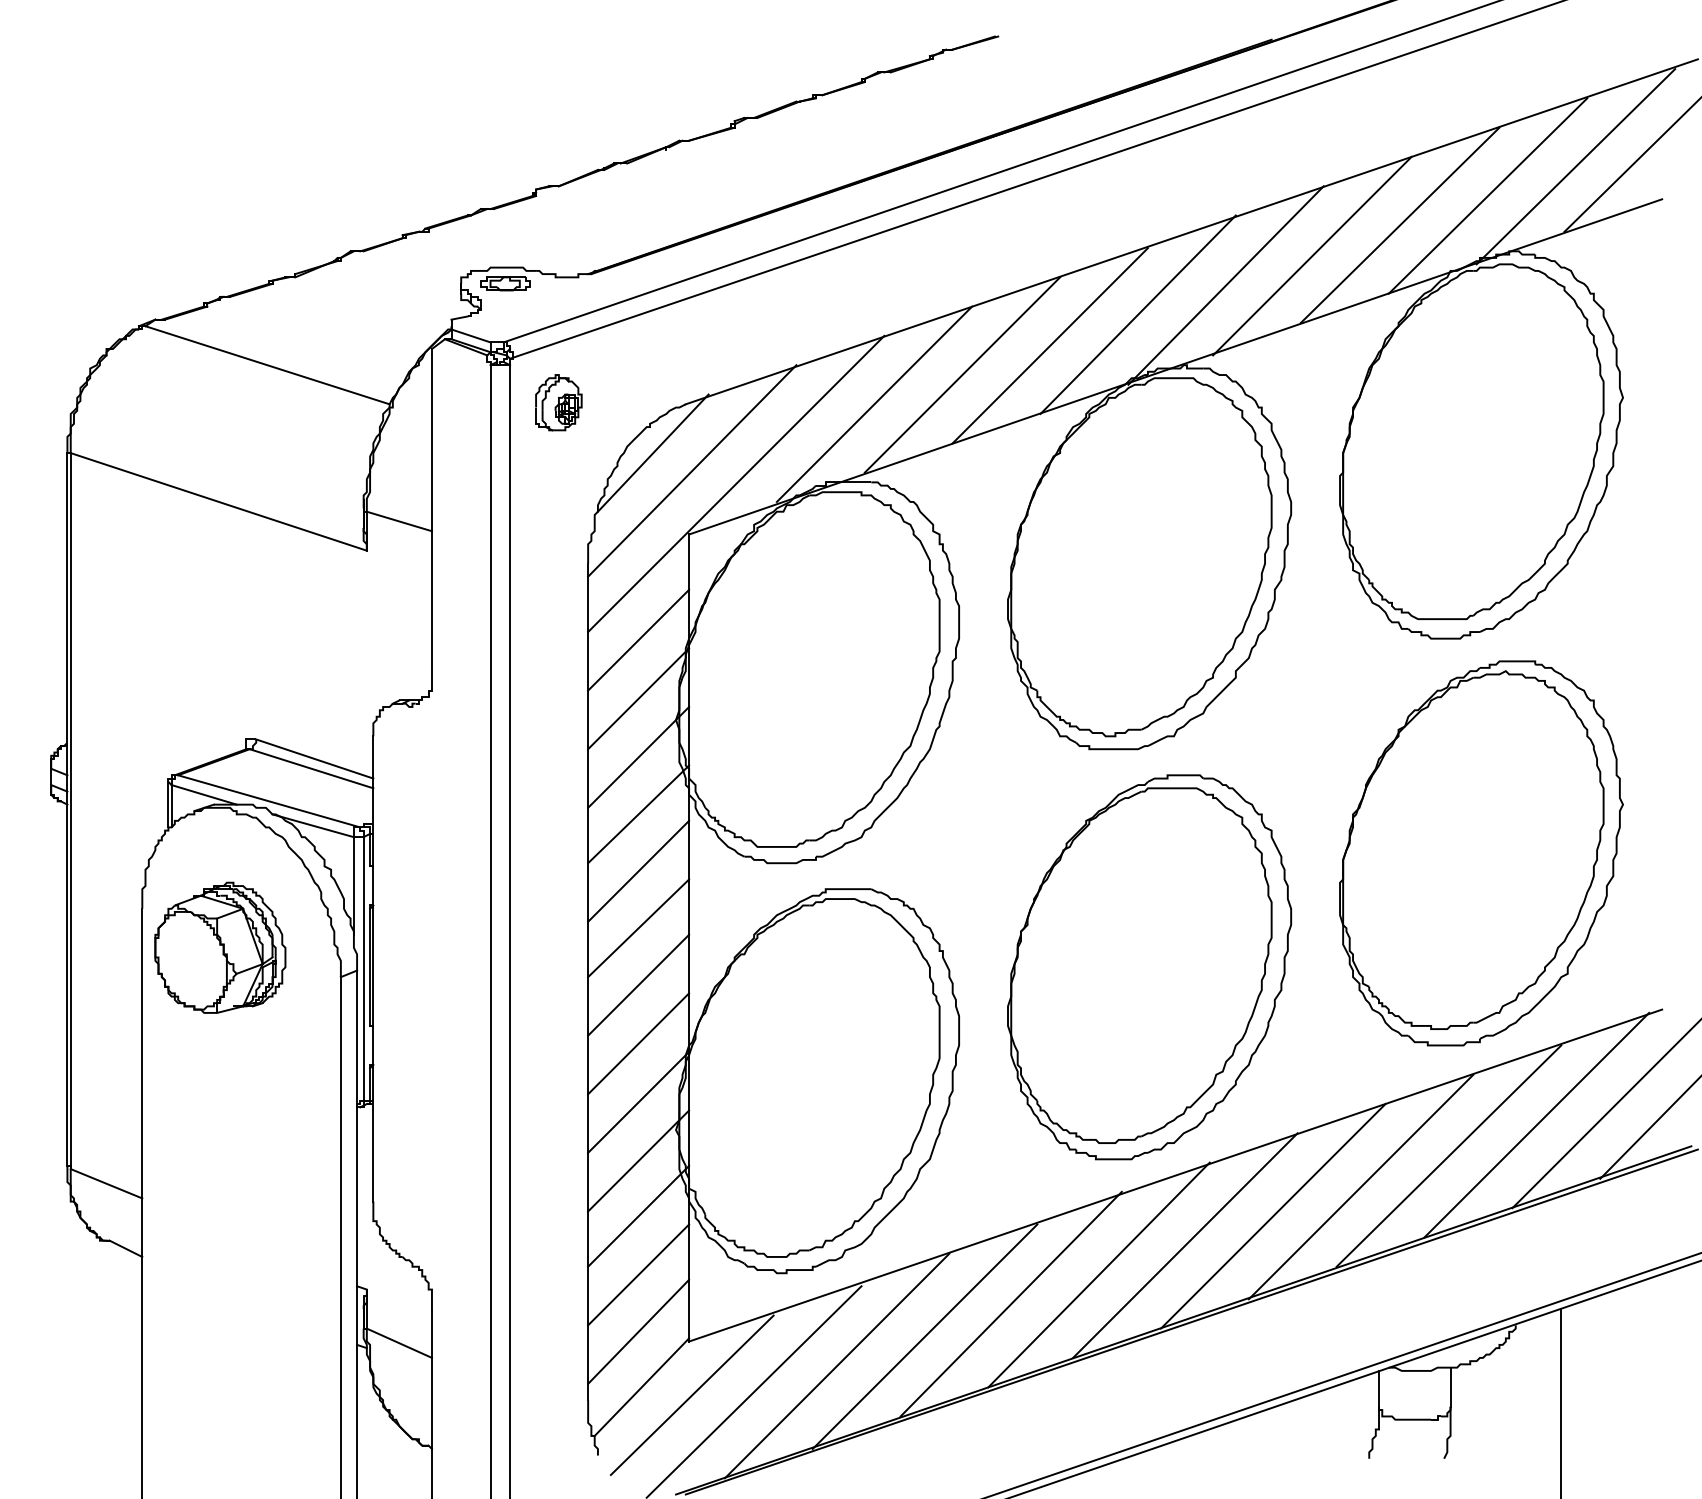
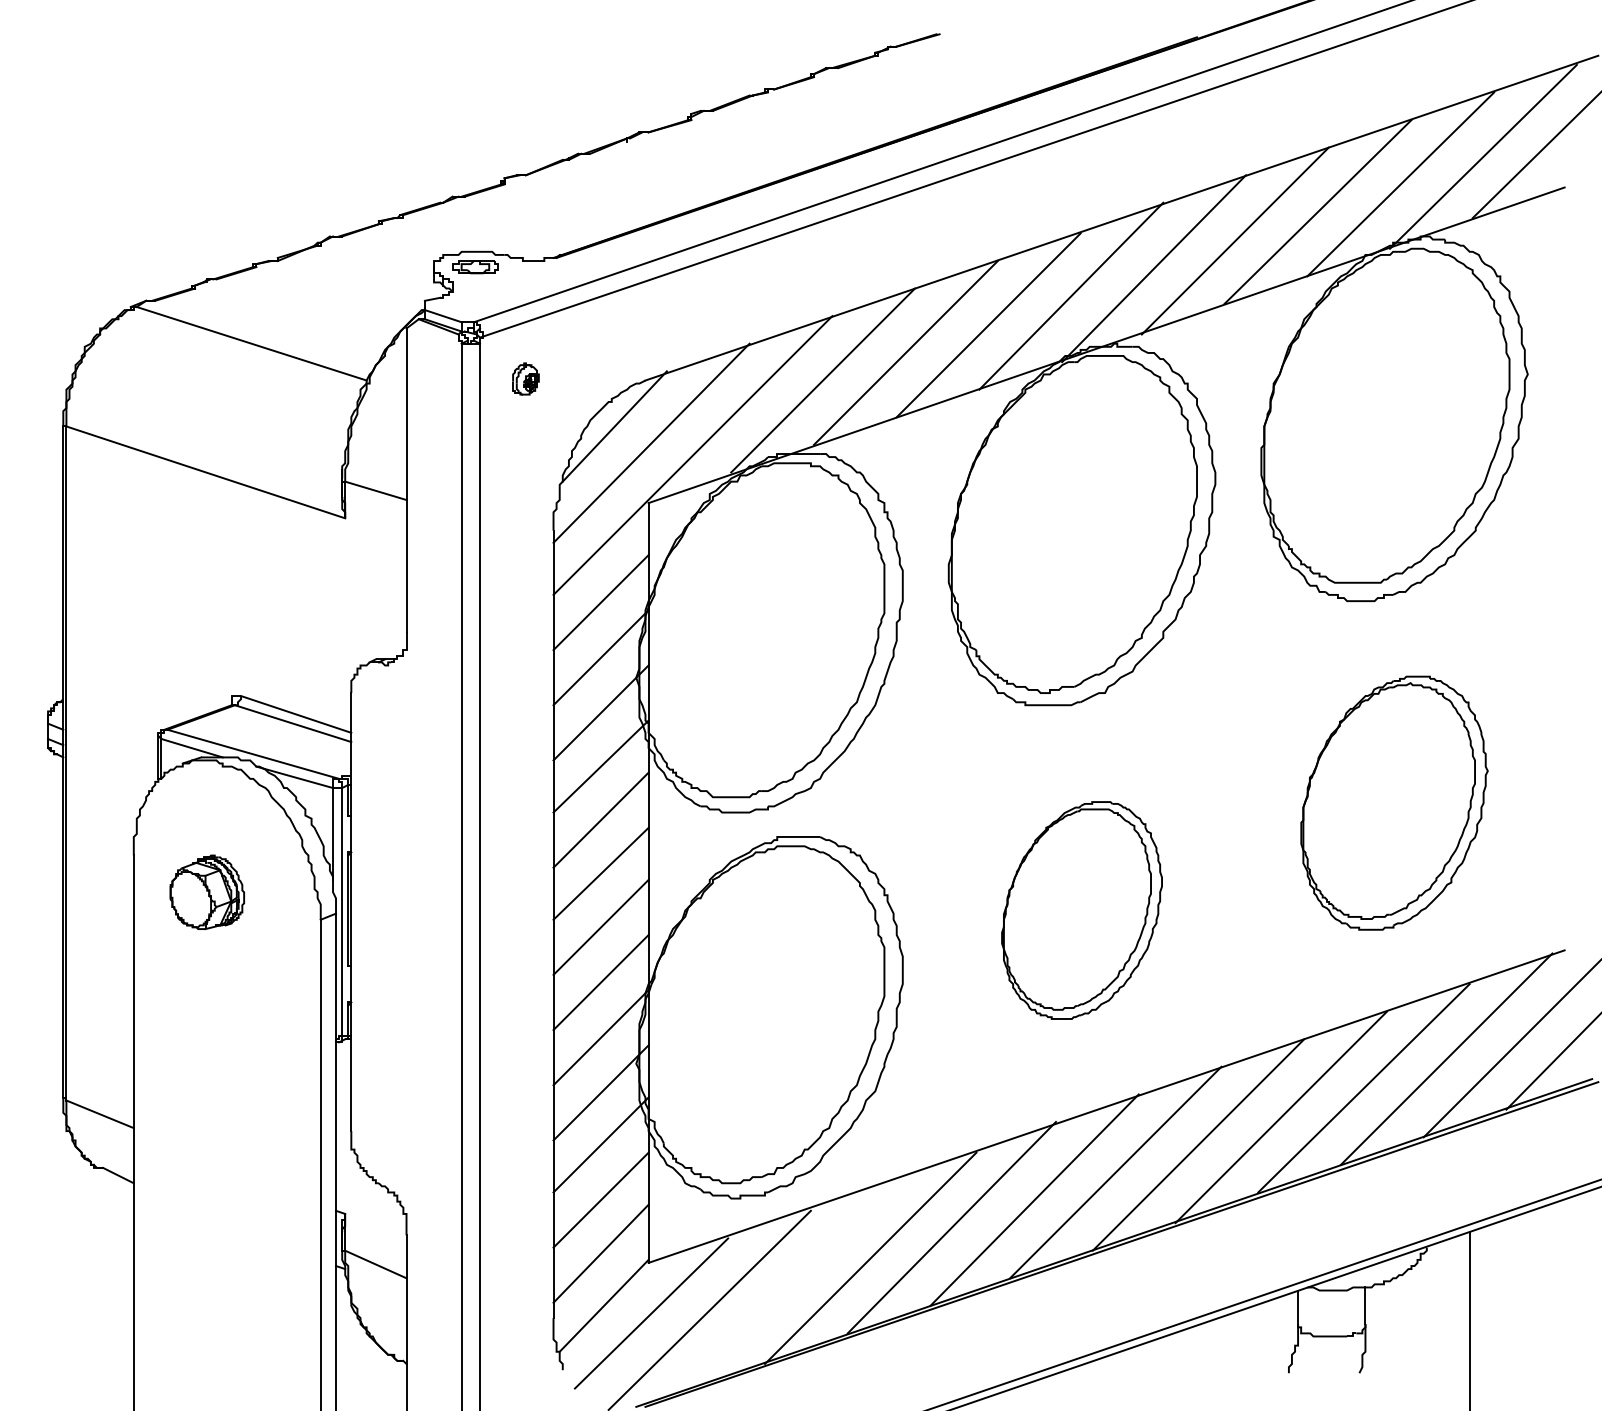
part: (558, 402) -> (525, 378), size x0.6
part: (1481, 852) -> (1394, 802), size x0.7
part: (220, 948) -> (207, 892), size x0.6
part: (1148, 967) -> (1081, 910), size x0.6
line: (836, 1365) -> (787, 1285), removed

